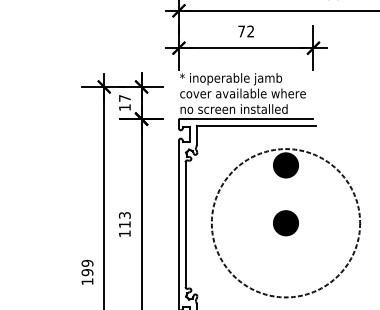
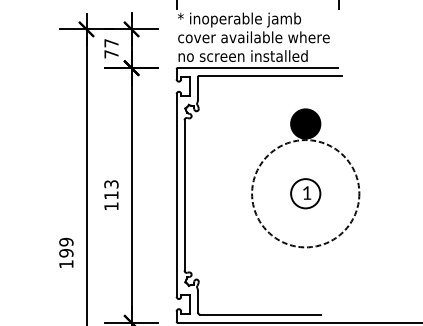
text: (124, 107) -> (110, 54), 17 -> 77
circle: (285, 223) -> (305, 194), size x0.6
fill: (285, 223) -> (305, 194), removed

